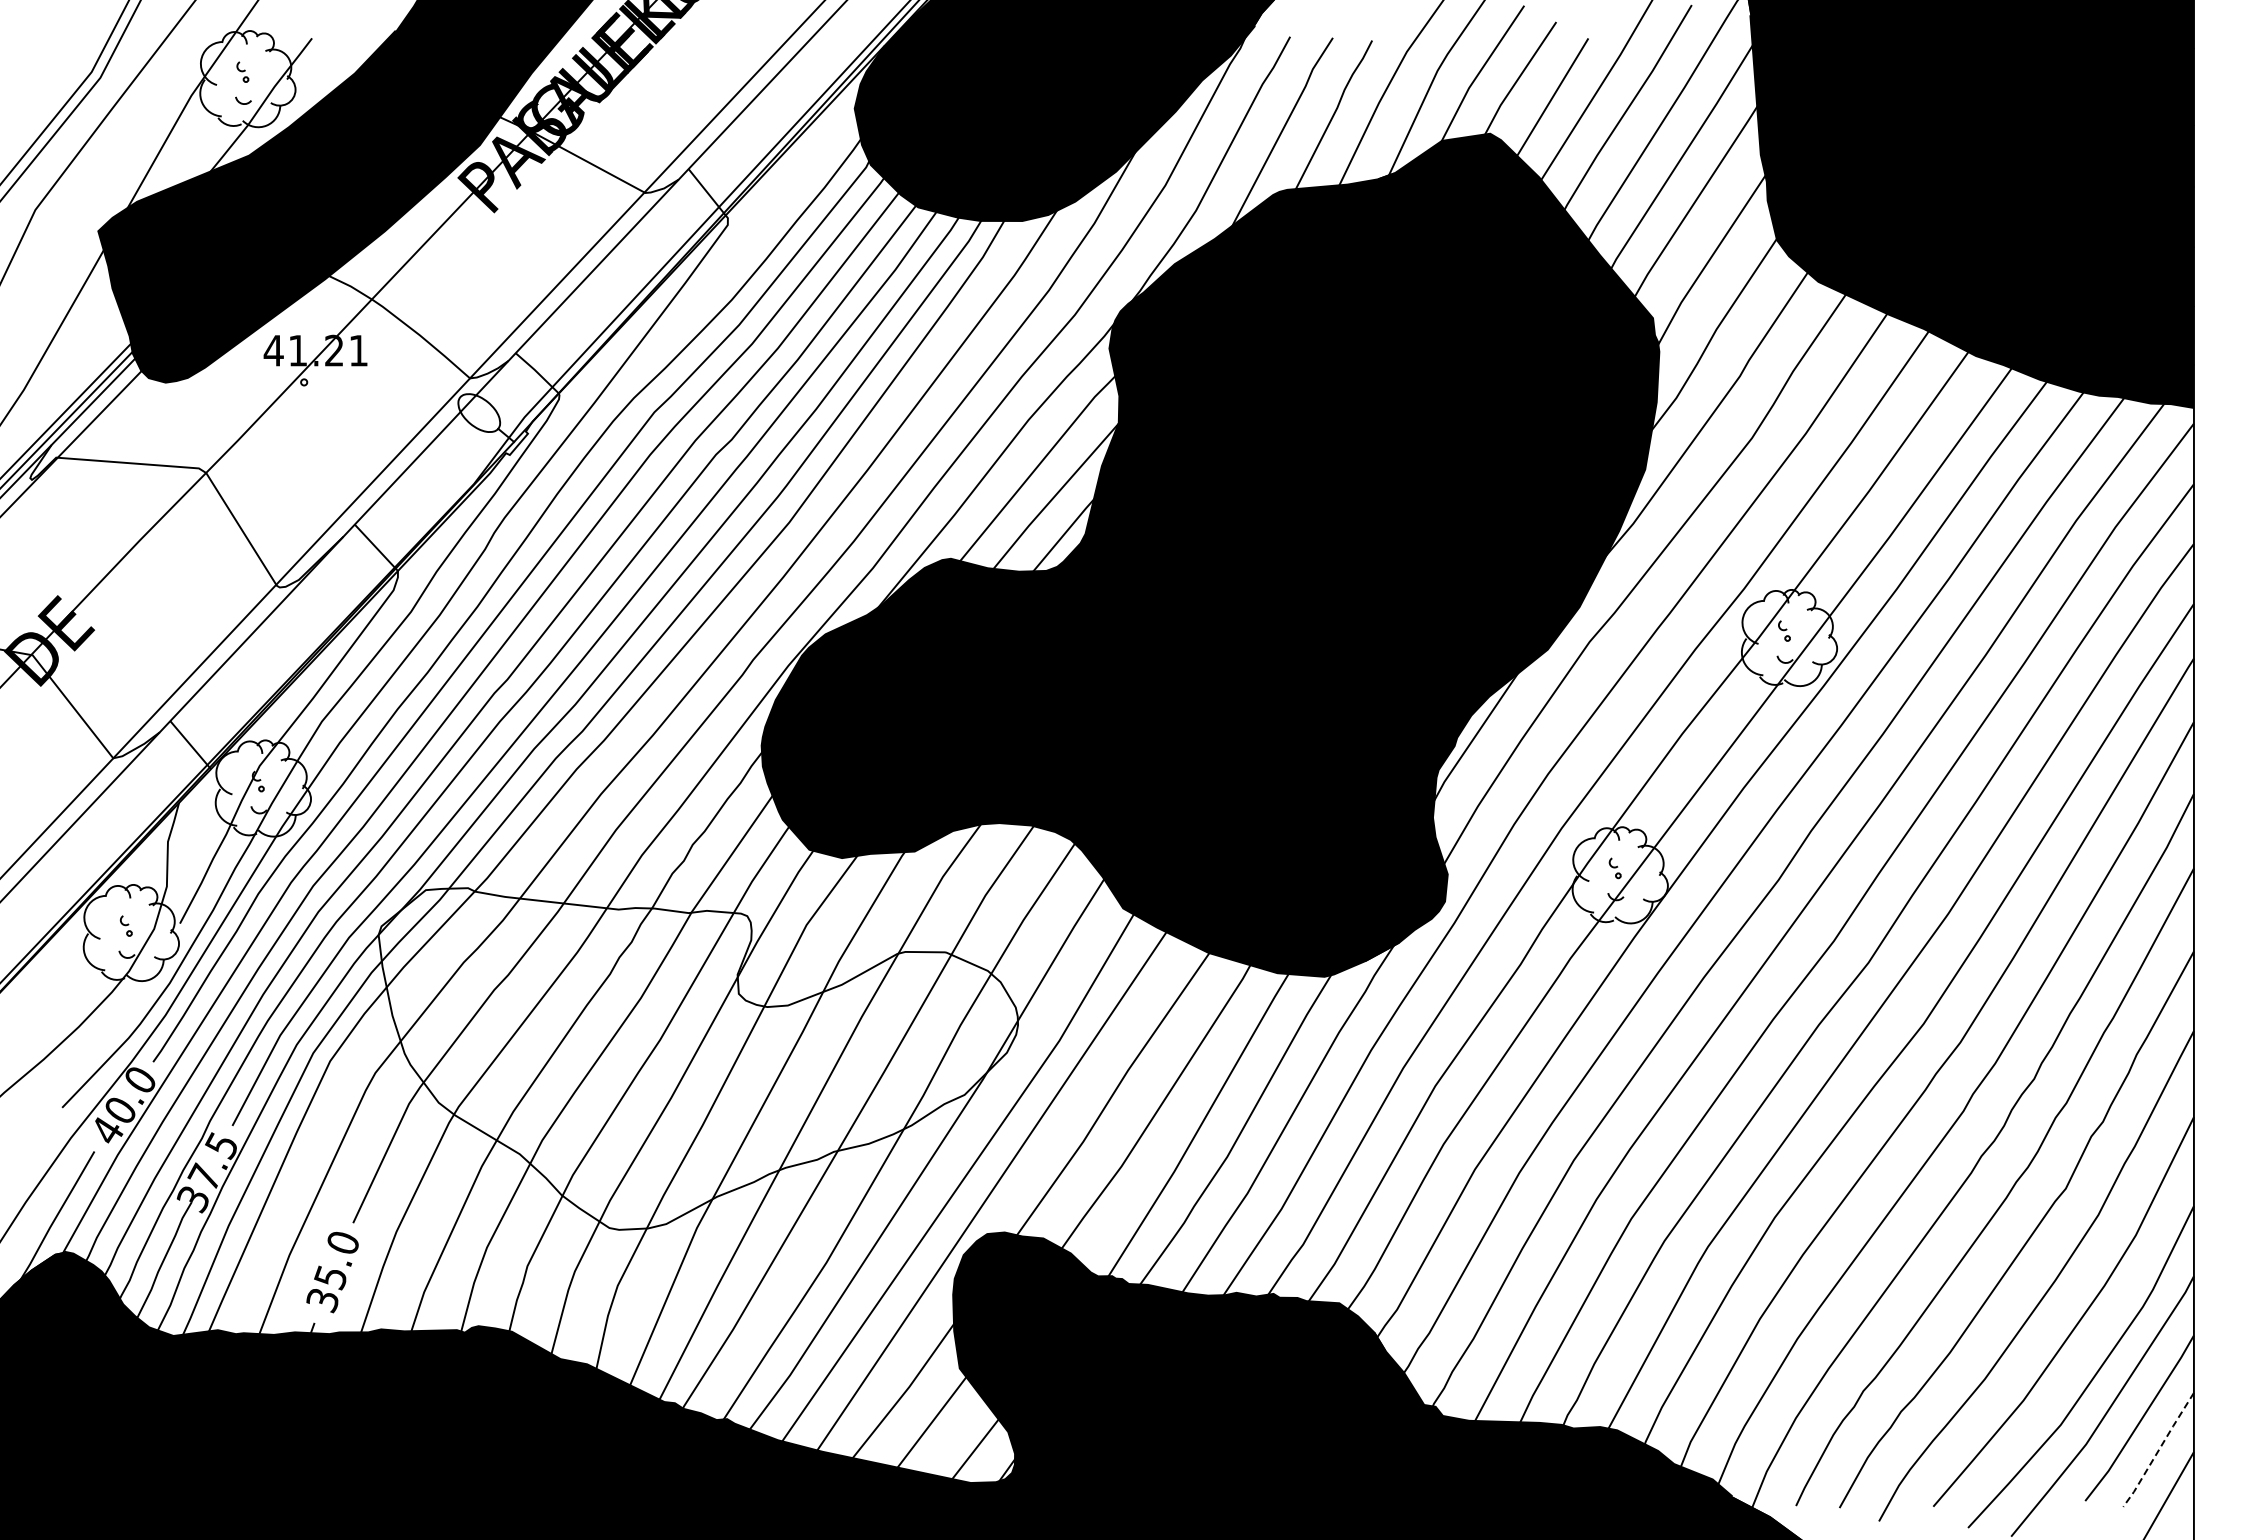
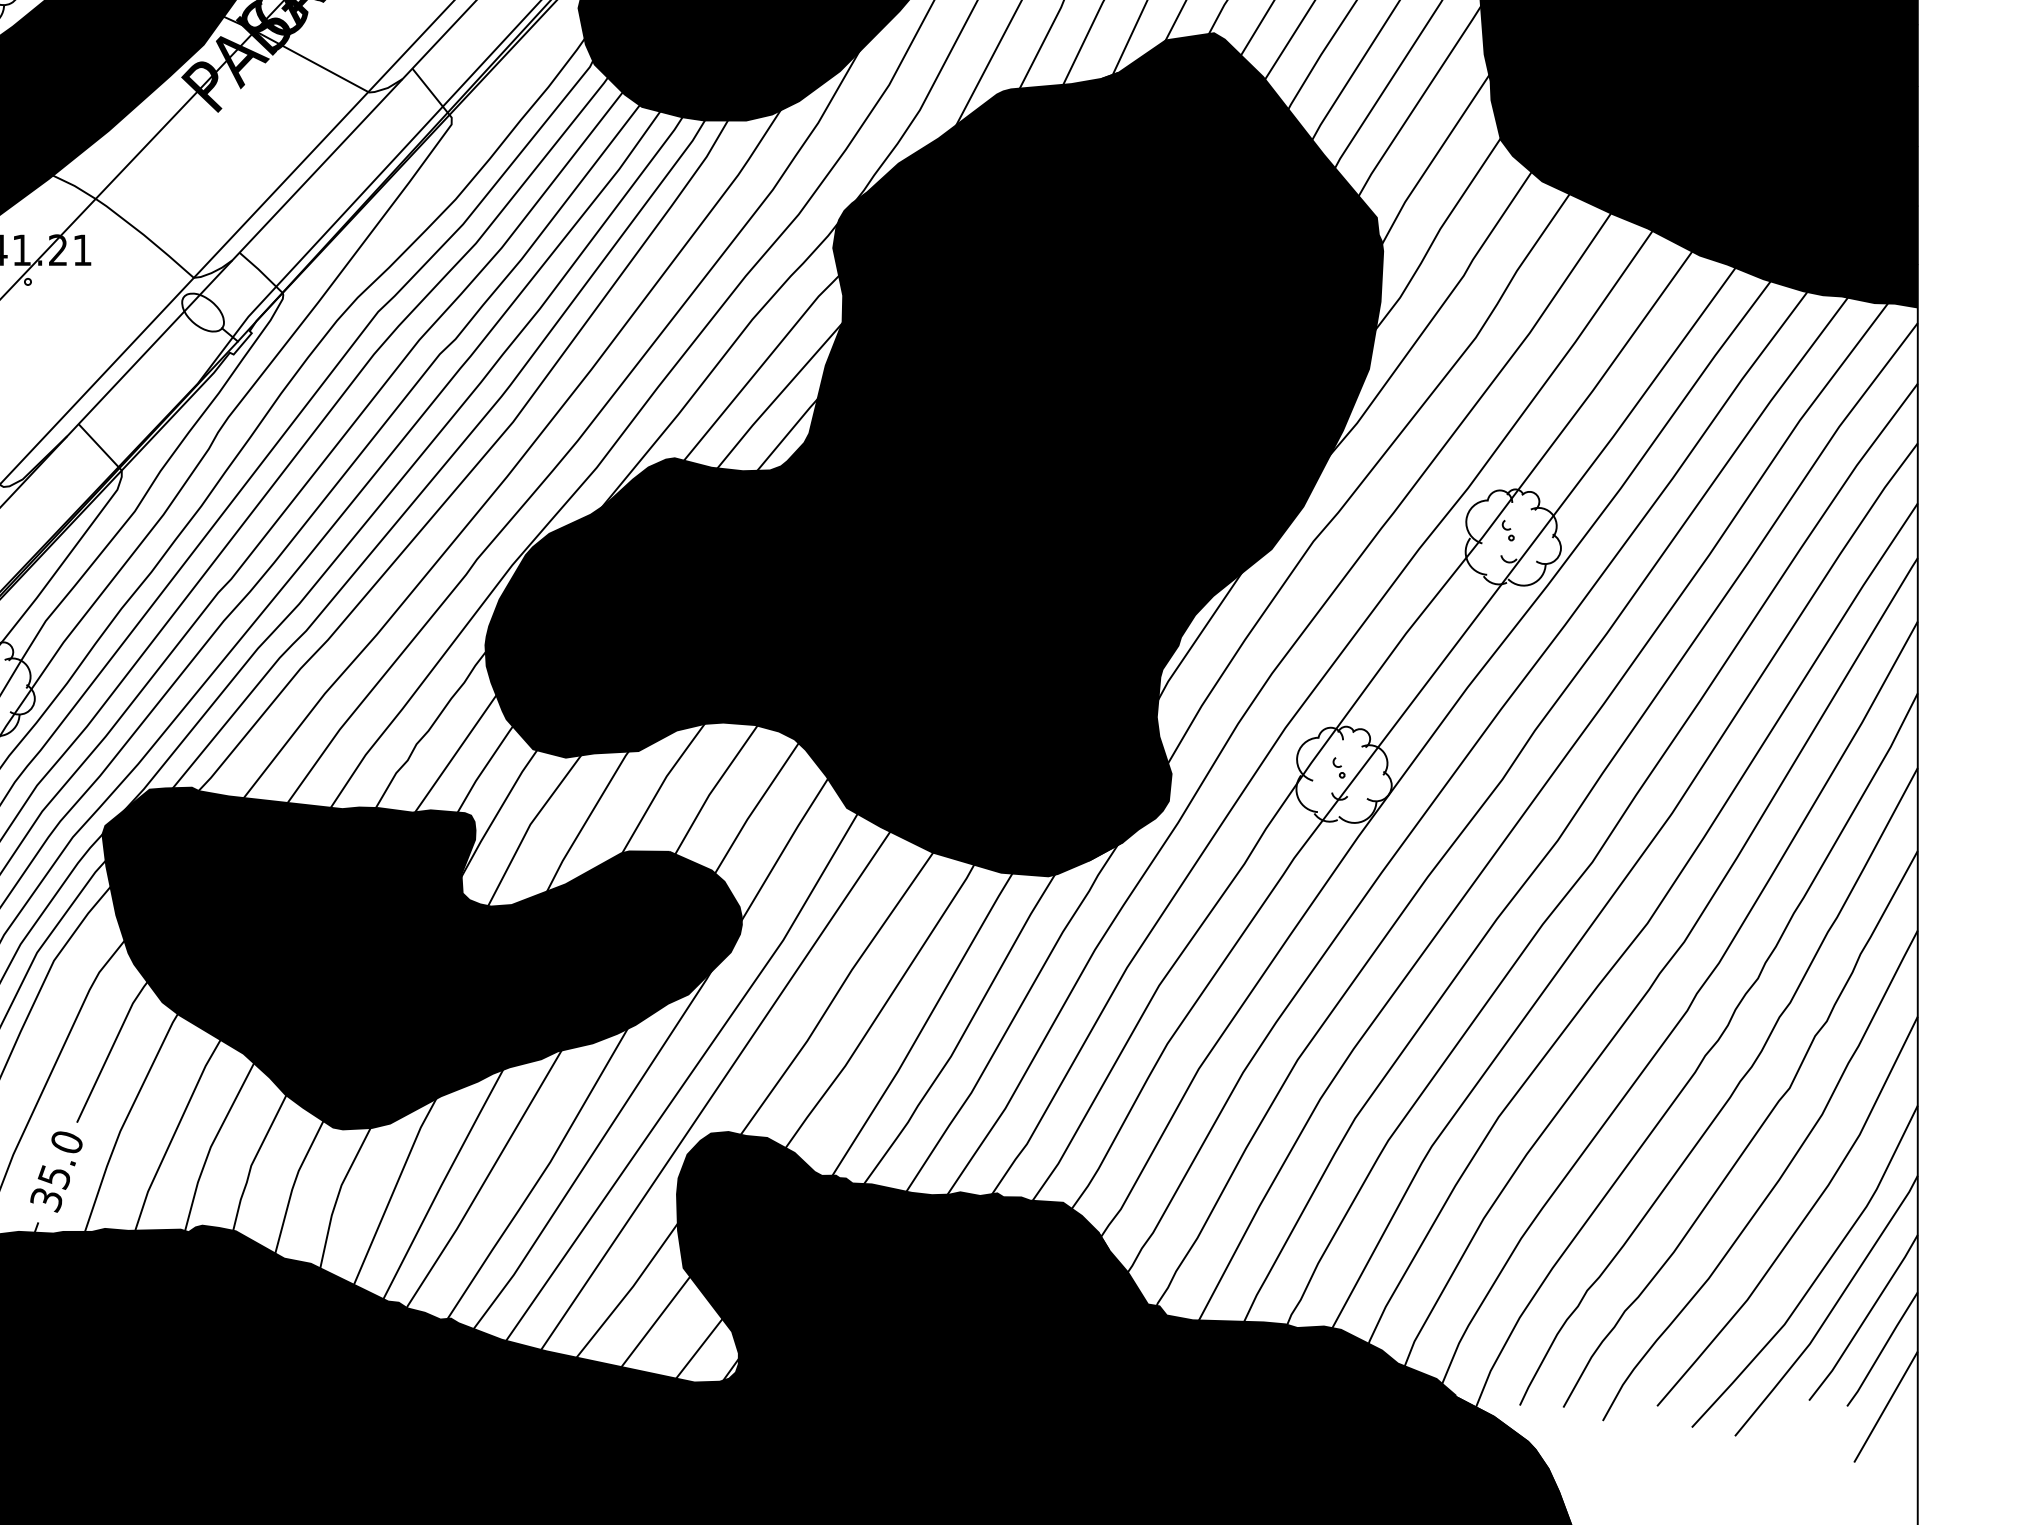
fill: (698, 1058) -> (422, 958), added
line: (2158, 1450) -> (1882, 1350), dashed -> solid

